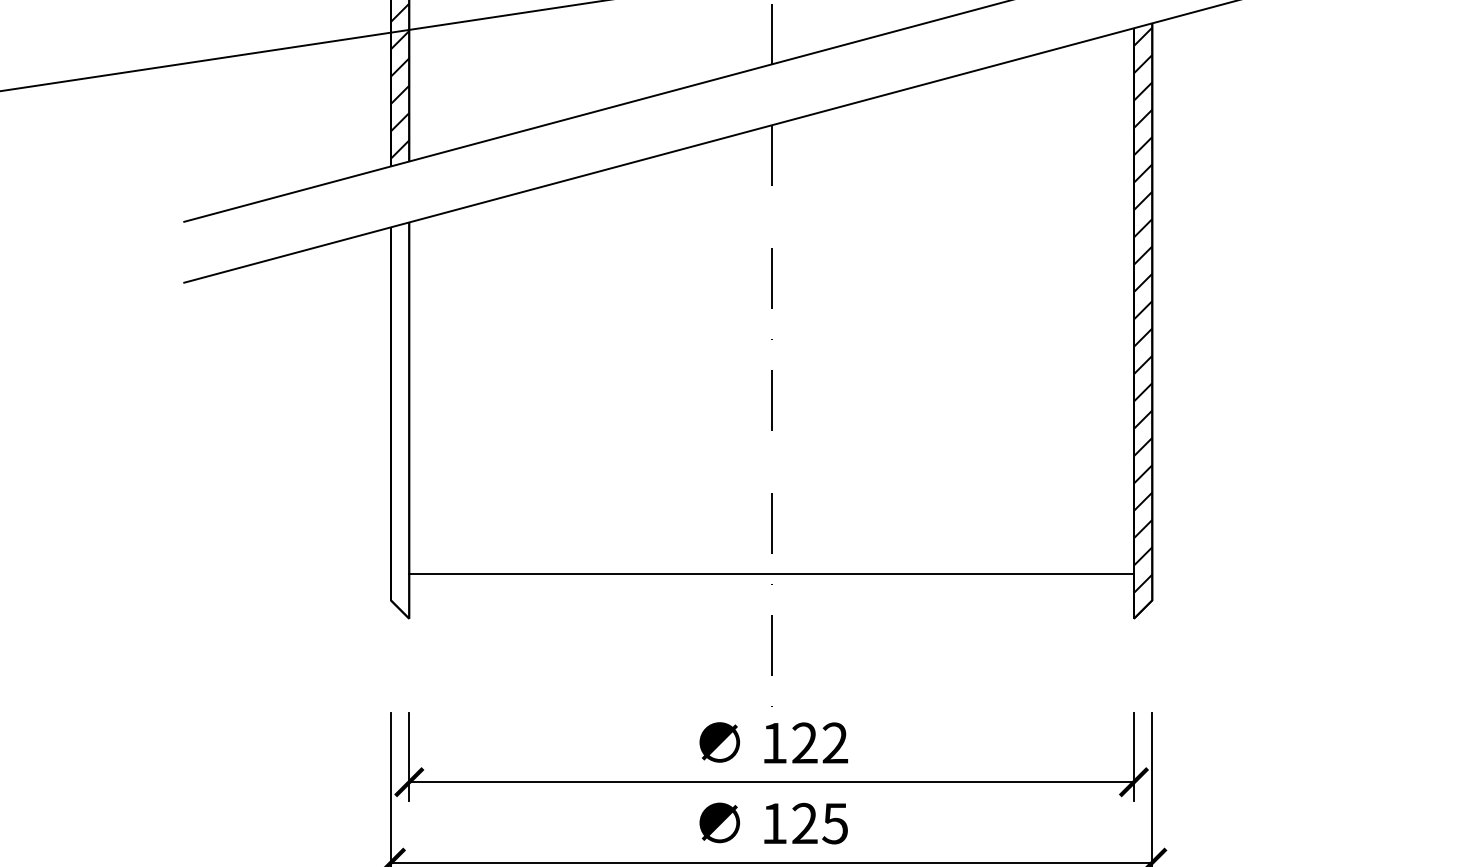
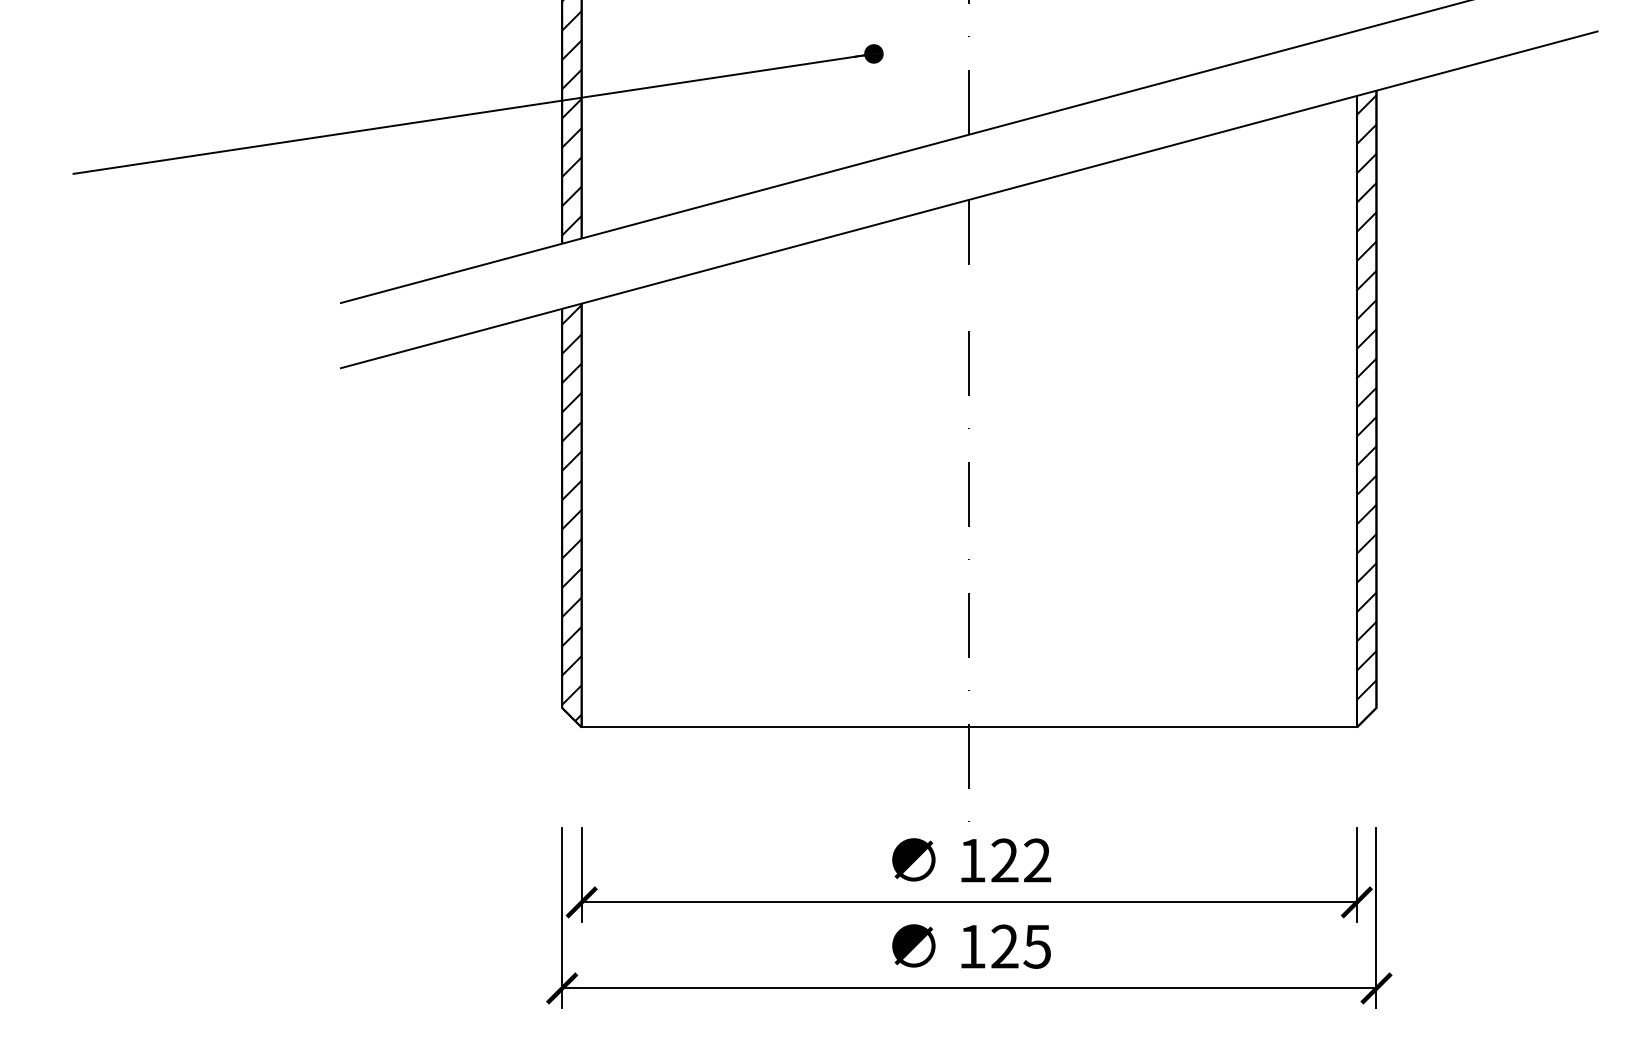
hatch: (399, 418) -> (571, 513), added
line: (770, 573) -> (968, 727), moved

